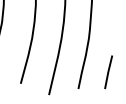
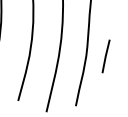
line: (108, 72) -> (105, 56), moved

